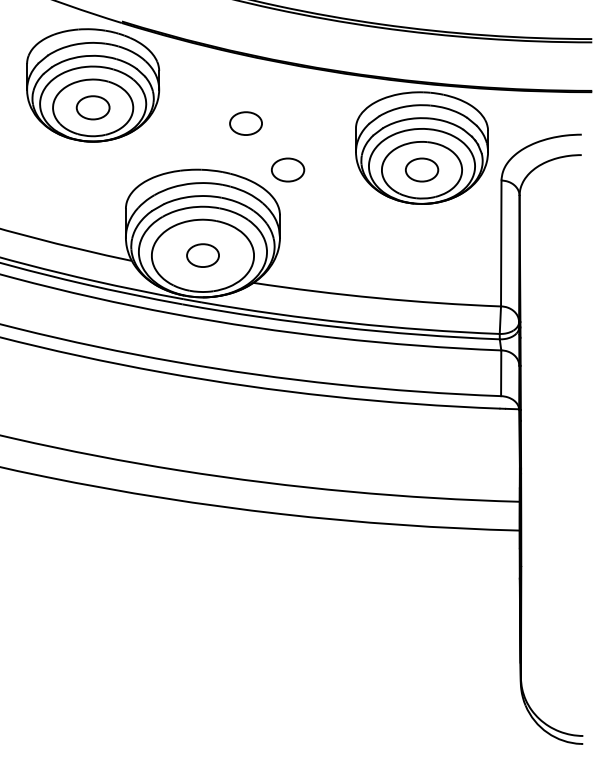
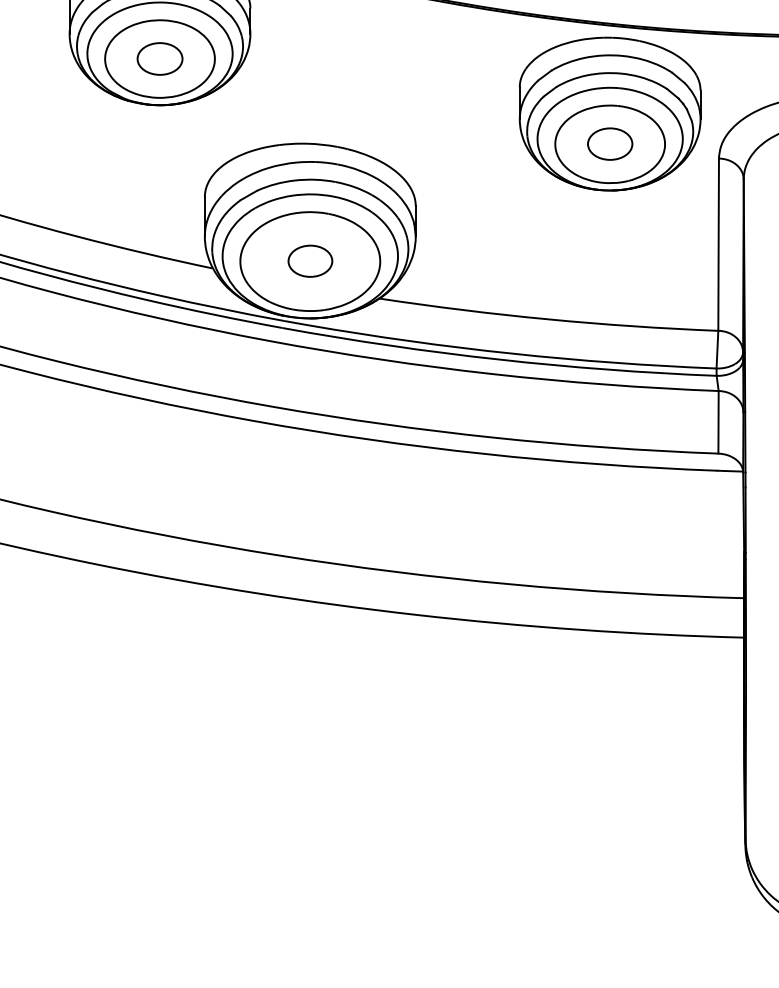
part: (245, 123) -> (368, 80), removed
part: (288, 169) -> (427, 143), removed

